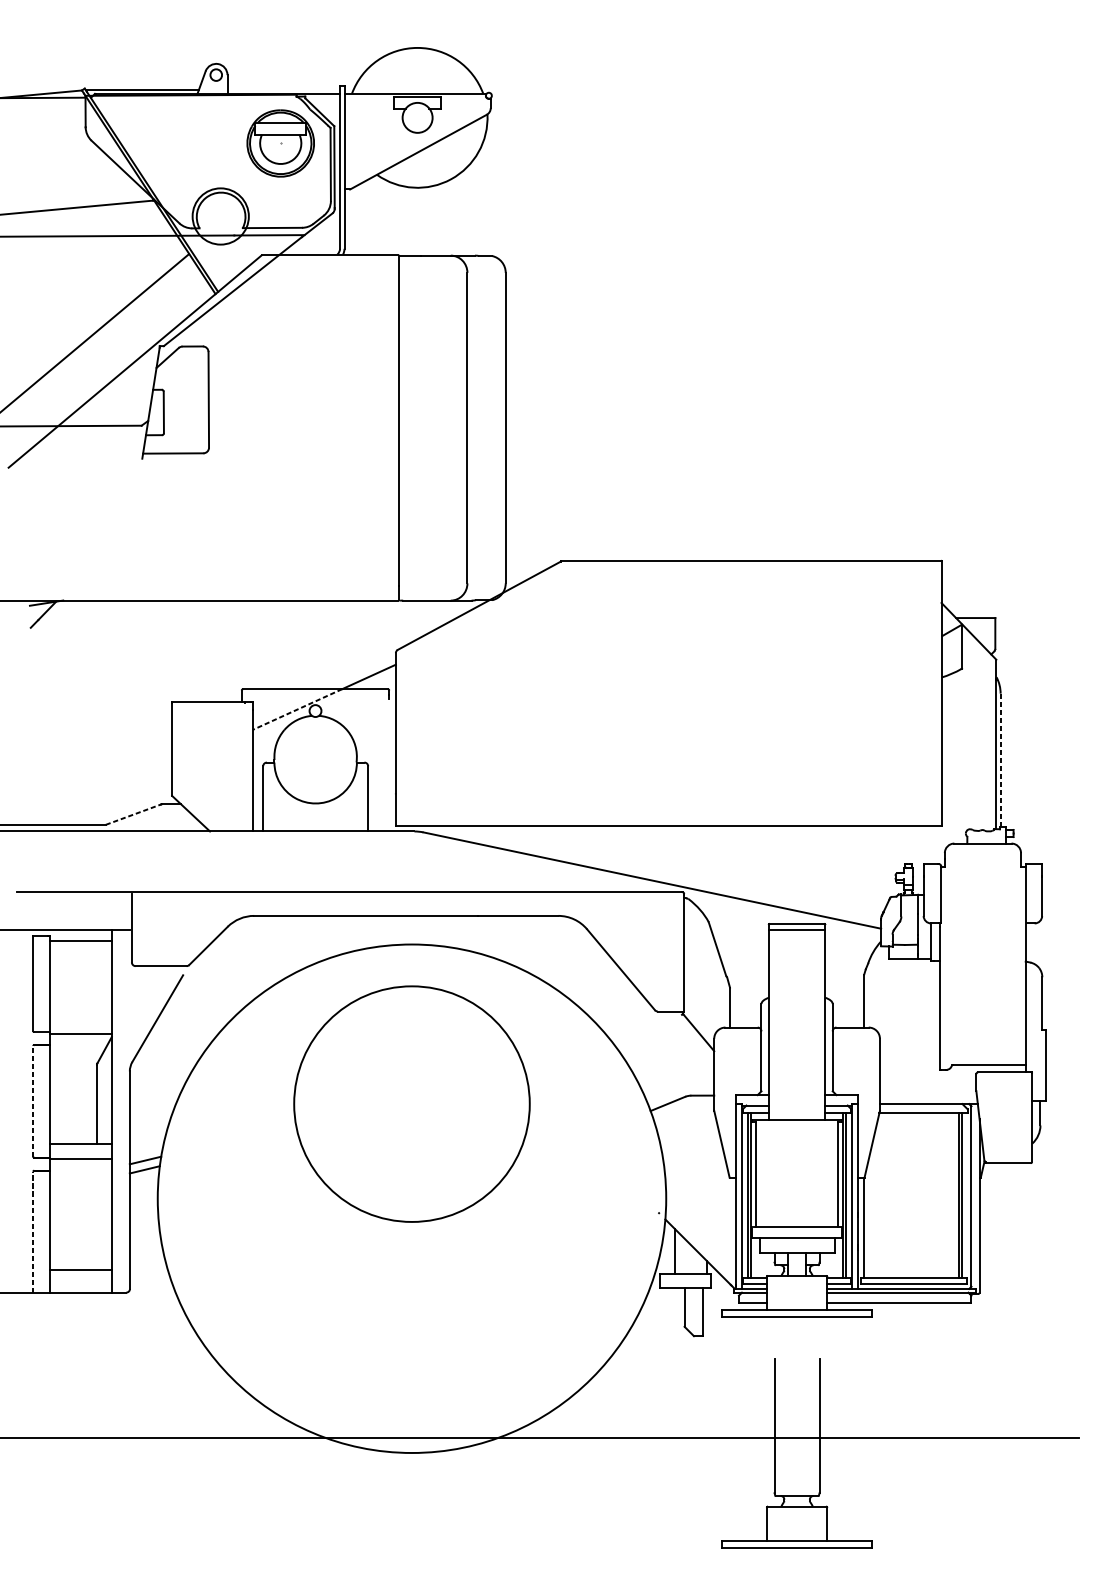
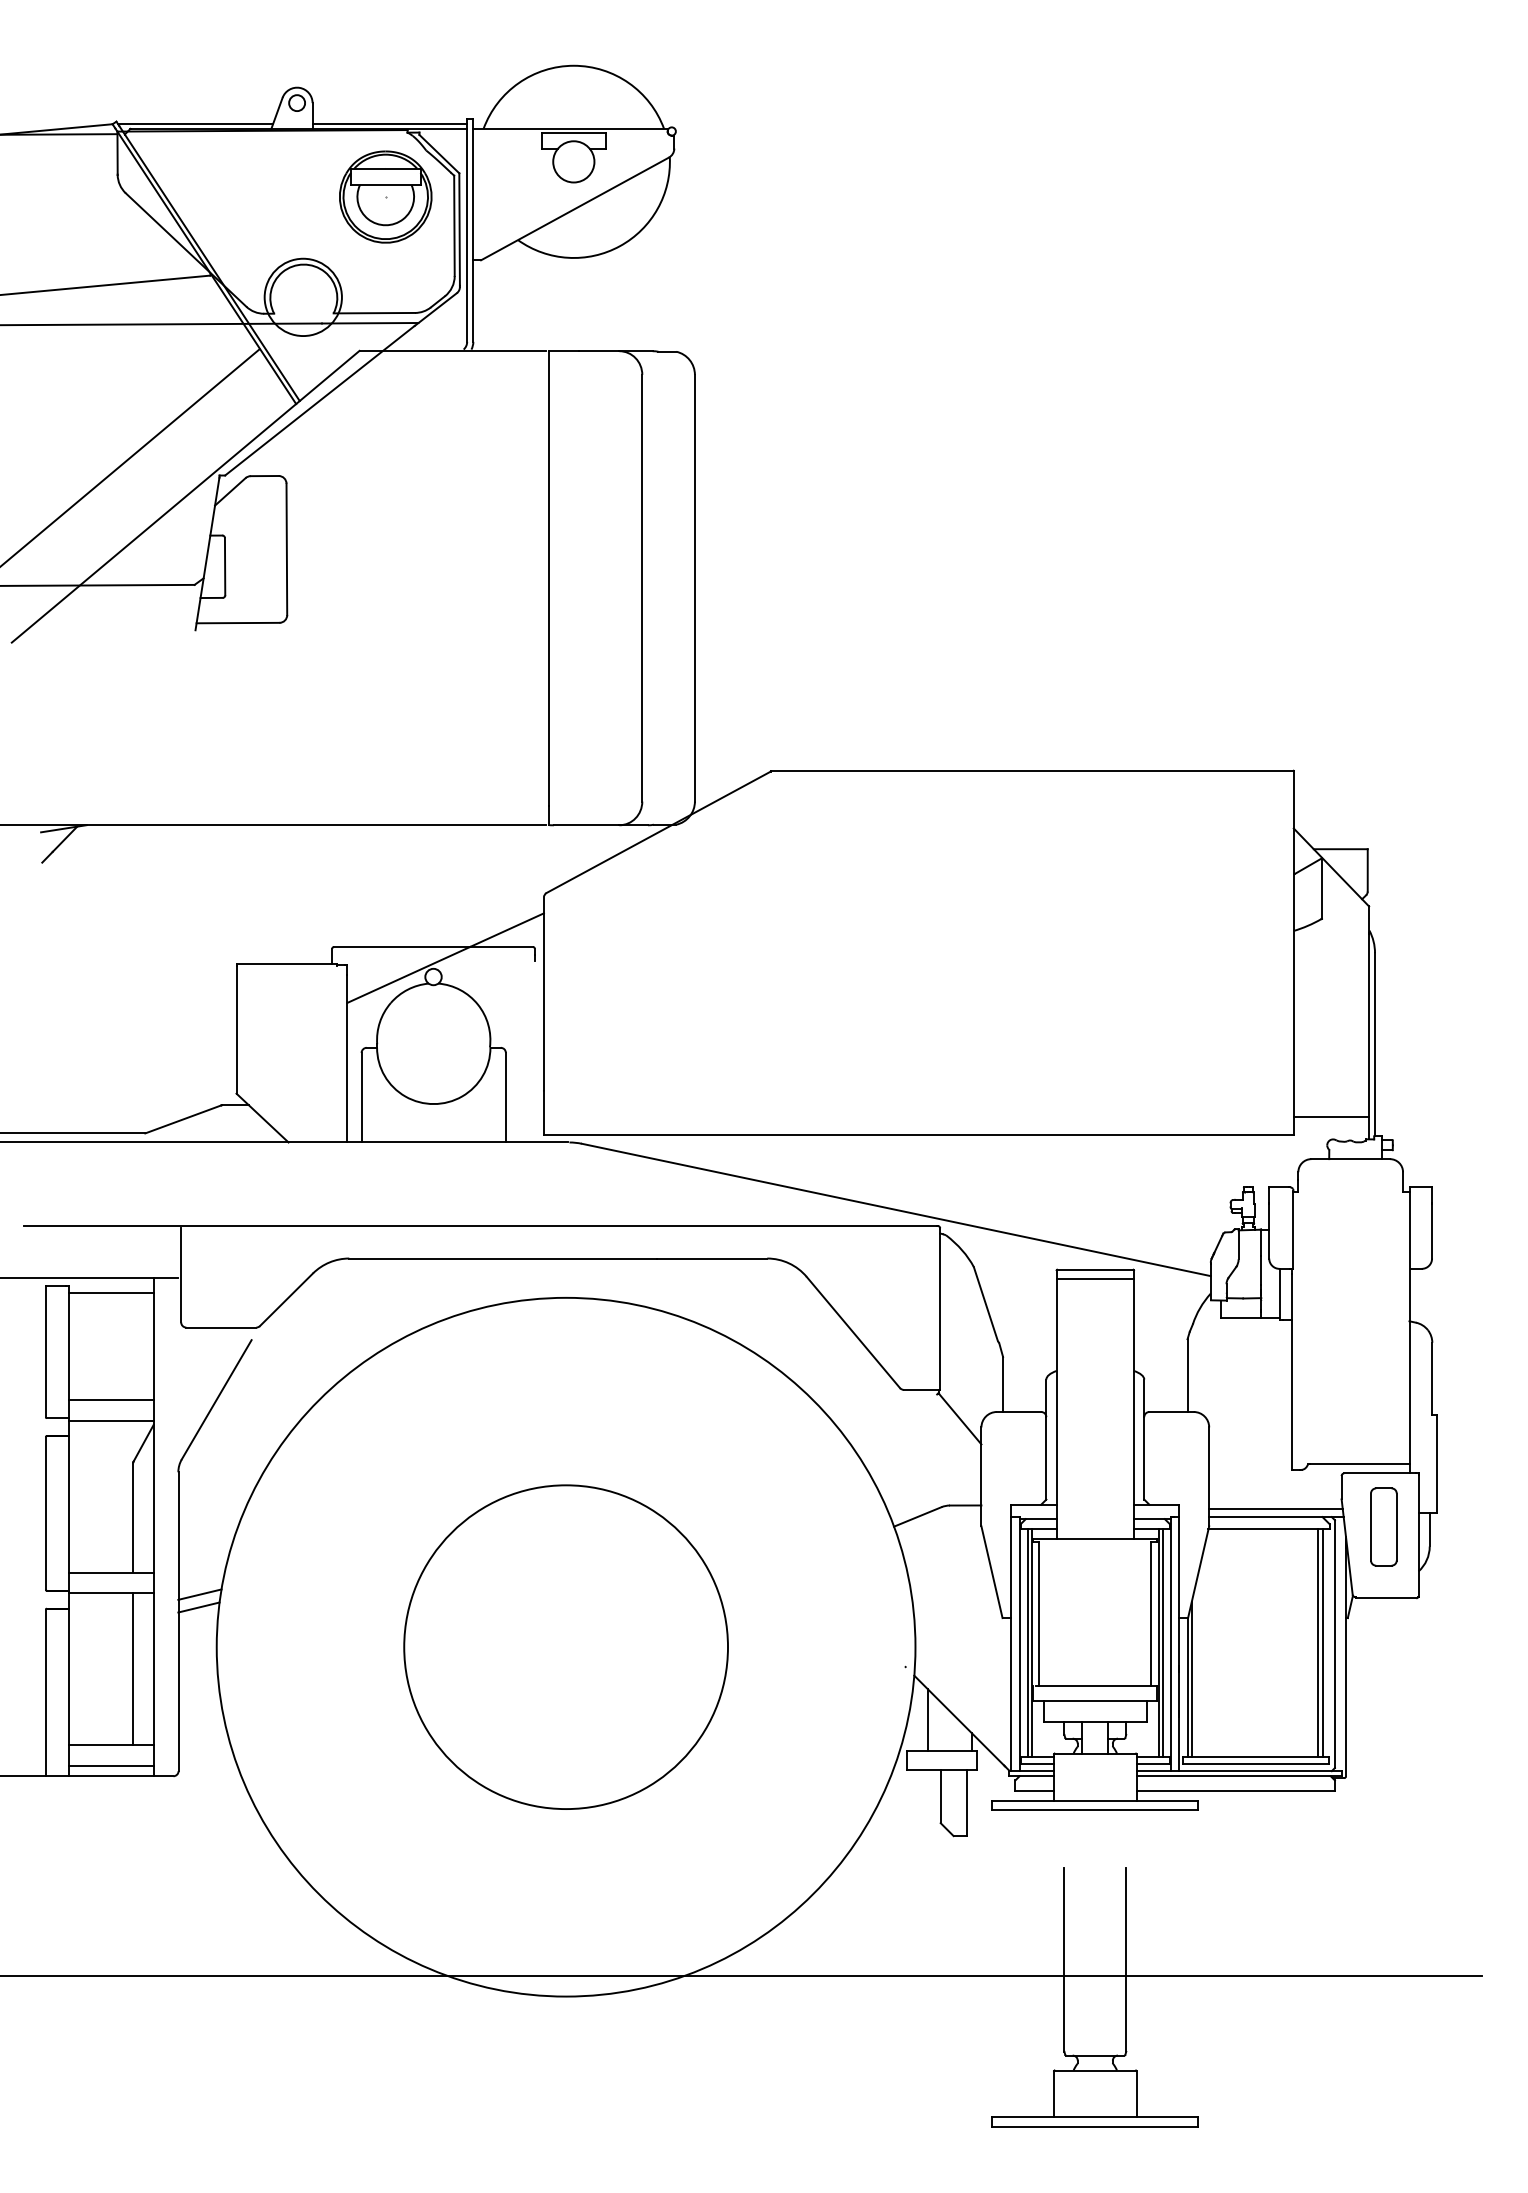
line: (283, 89) -> (389, 123), added
line: (297, 709) -> (408, 974), dashed -> solid
line: (1000, 760) -> (1375, 1044), dashed -> solid
line: (968, 812) -> (1331, 1116), added
line: (133, 814) -> (183, 1119), dashed -> solid
line: (81, 1018) -> (111, 1399), added
line: (928, 1097) -> (1275, 1508), added
line: (33, 1100) -> (45, 1512), dashed -> solid
circle: (411, 1103) -> (565, 1646), moved
part: (1006, 1110) -> (1383, 1526), added
line: (97, 1214) -> (133, 1668), added
line: (867, 1222) -> (1191, 1679), added
line: (33, 1231) -> (45, 1692), dashed -> solid
line: (81, 1284) -> (111, 1765), added

